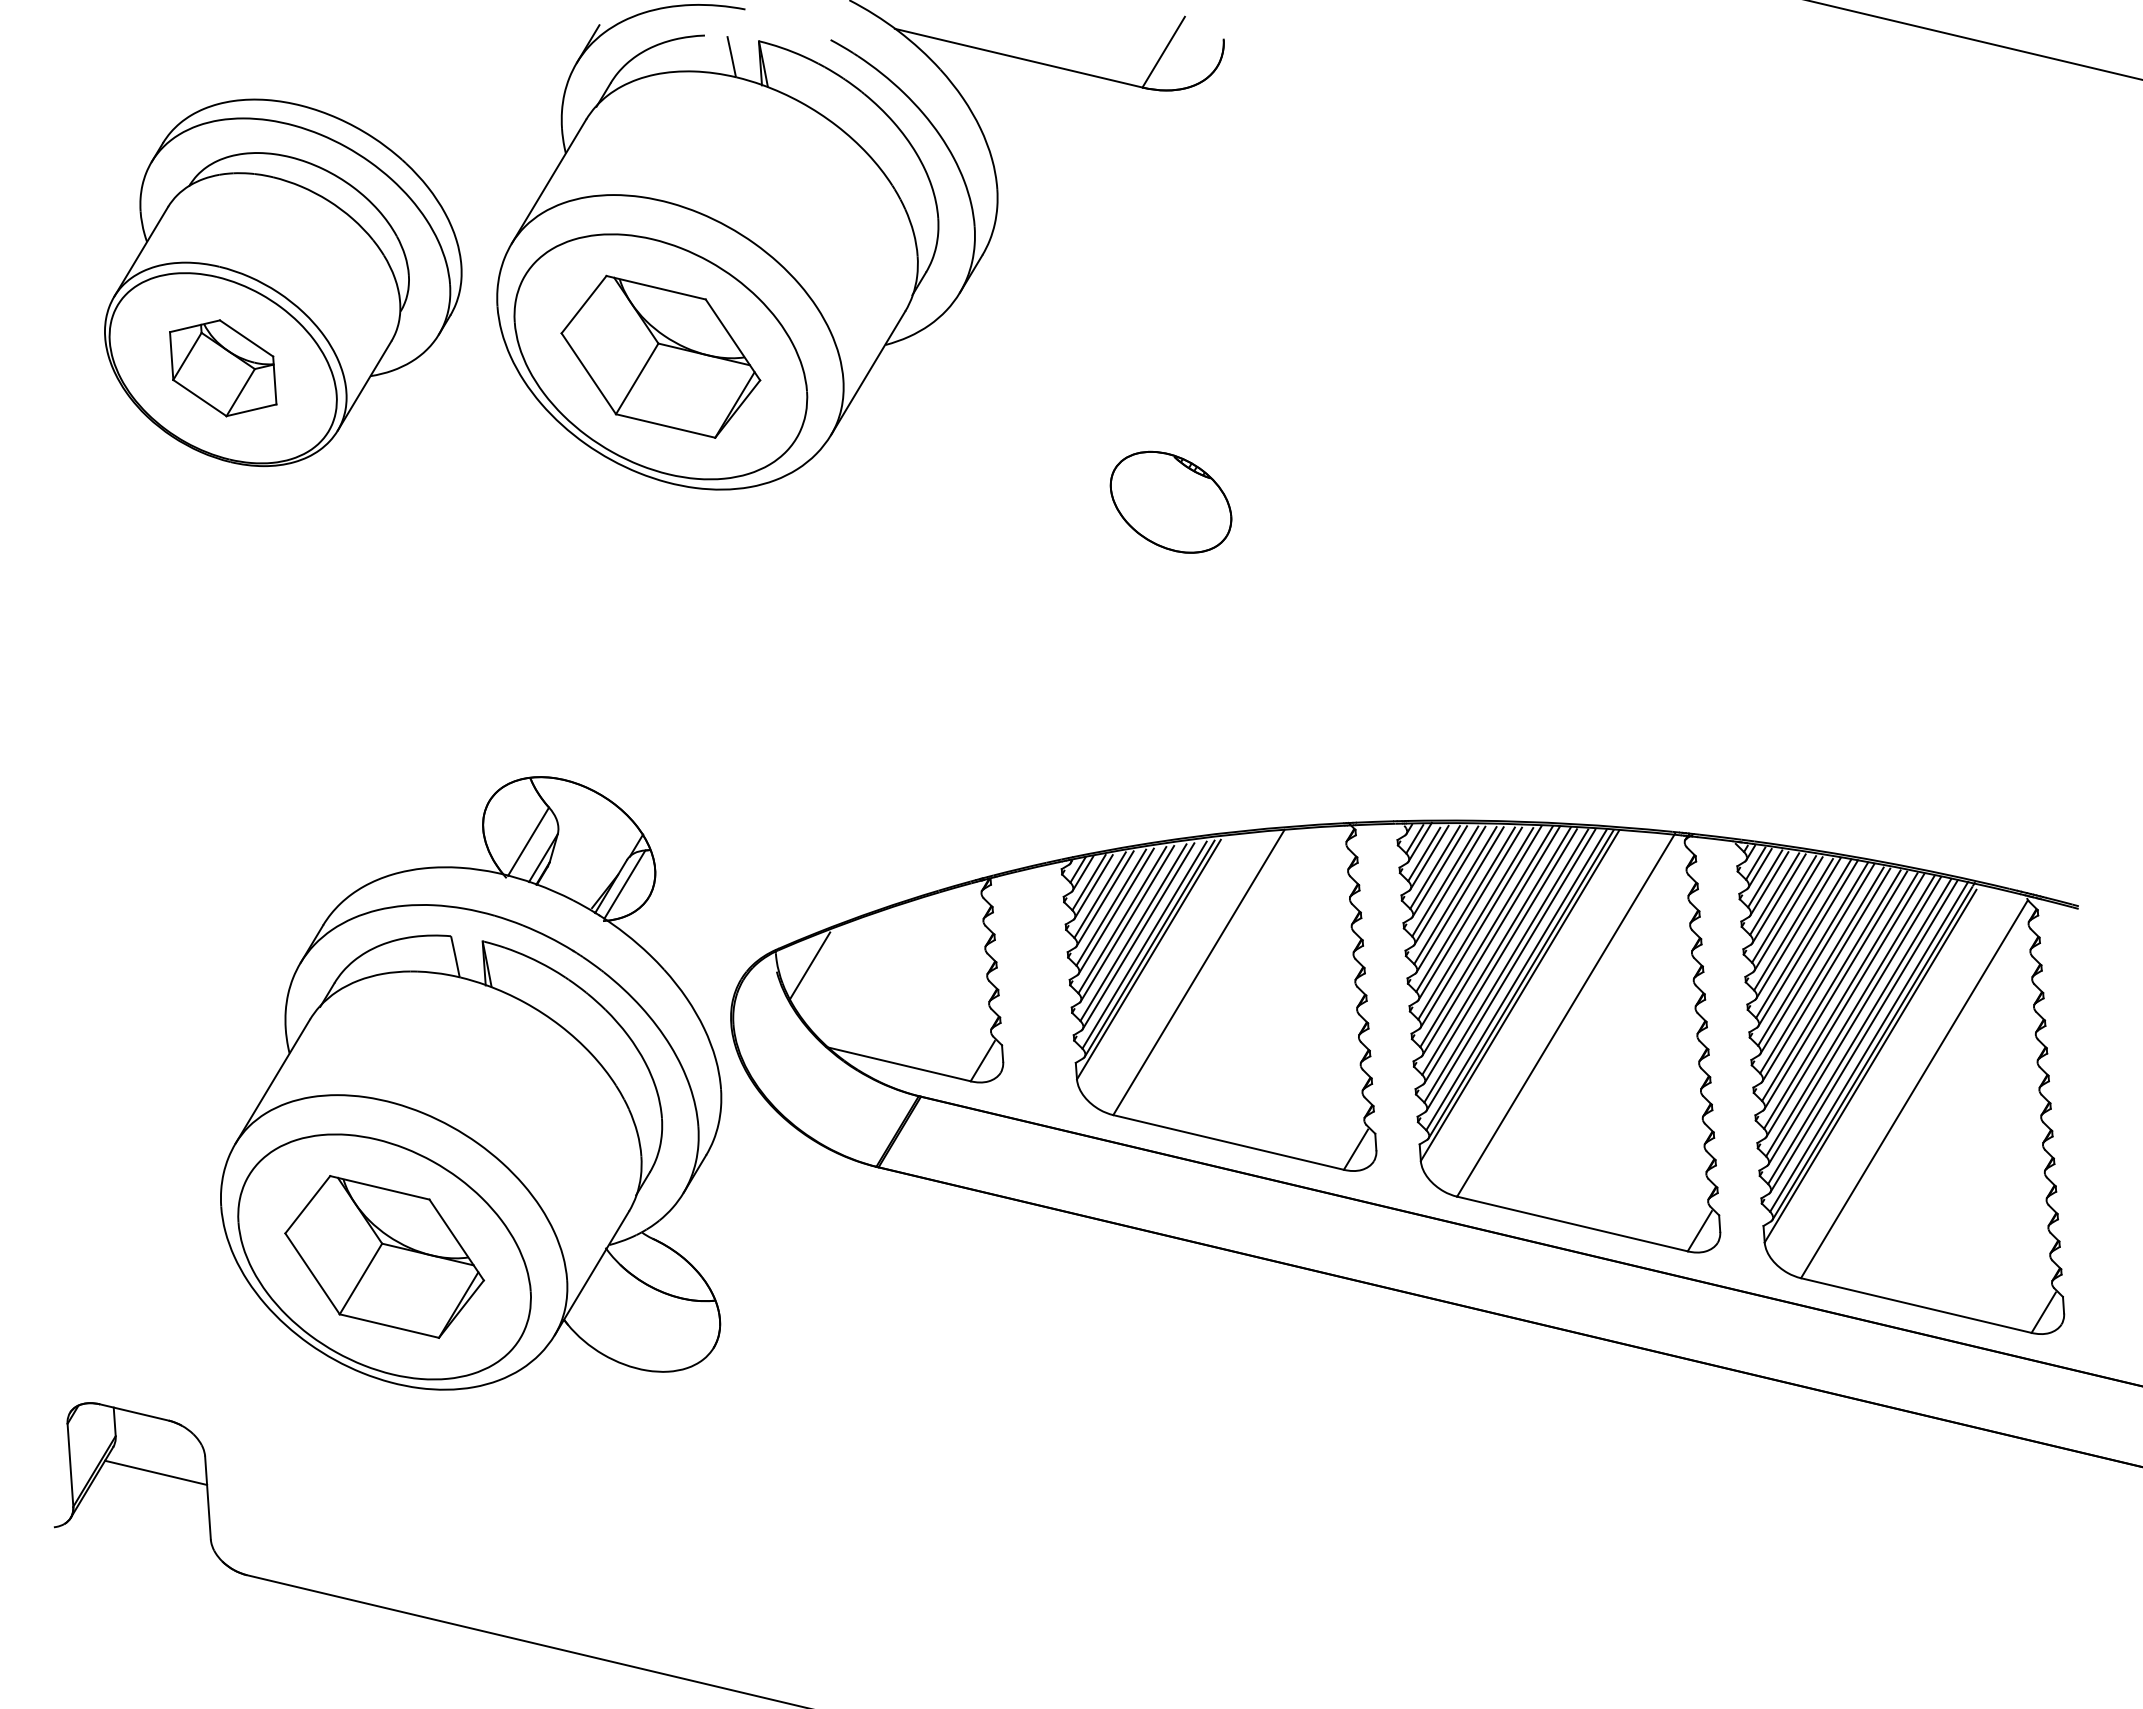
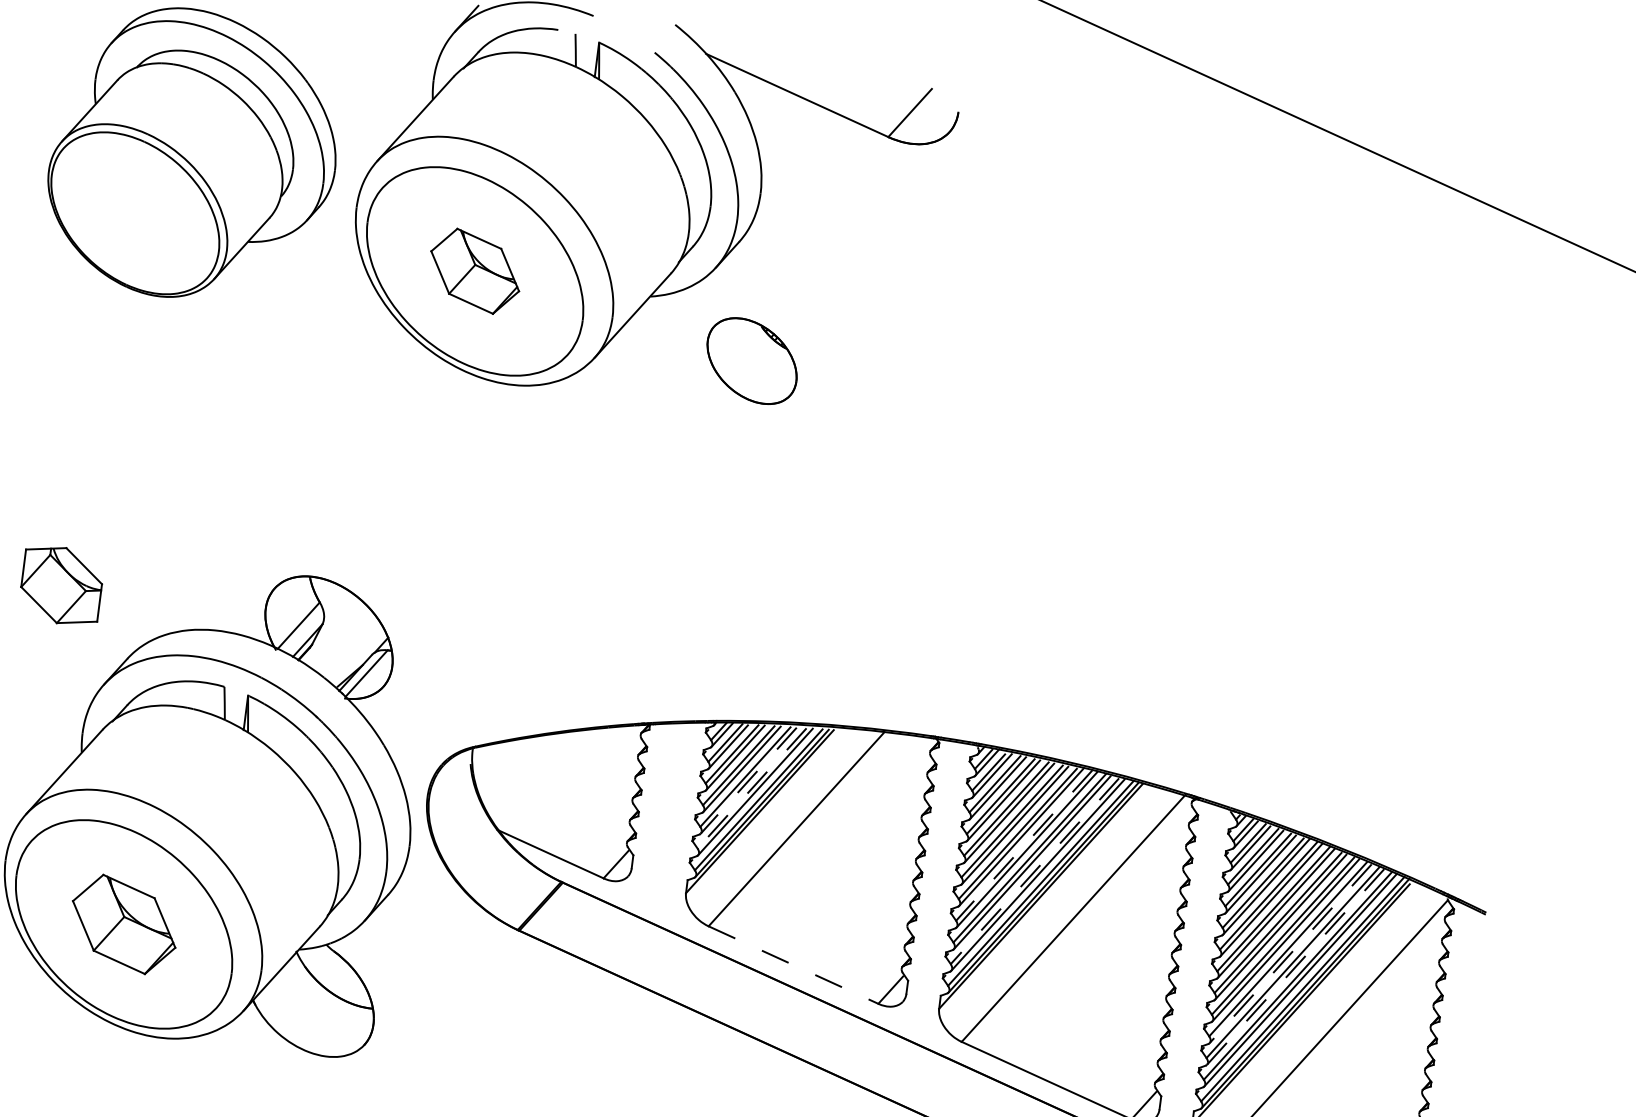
part: (660, 356) -> (474, 271), size x0.6
part: (223, 368) -> (61, 585), moved
part: (1170, 501) -> (751, 360), moved
line: (1127, 923) -> (748, 780), solid -> dashed
line: (1133, 933) -> (751, 789), solid -> dashed
line: (1486, 936) -> (1024, 845), solid -> dashed
line: (809, 965) -> (496, 764), removed
line: (1505, 966) -> (1034, 871), solid -> dashed
line: (1844, 1006) -> (1290, 954), solid -> dashed
line: (1854, 1020) -> (1295, 966), solid -> dashed
line: (1229, 1142) -> (794, 965), solid -> dashed
part: (384, 1256) -> (124, 924), size x0.7

